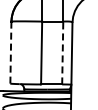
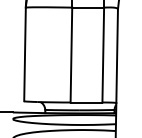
line: (10, 52) -> (24, 54), dashed -> solid
line: (62, 52) -> (102, 54), dashed -> solid

